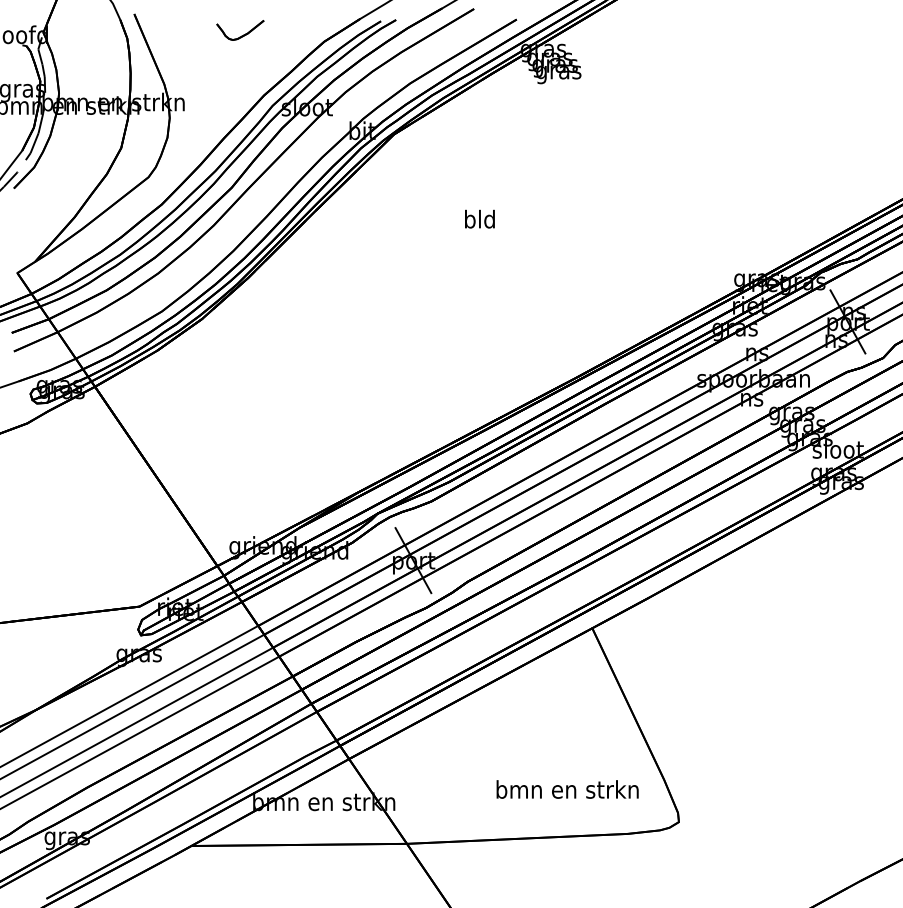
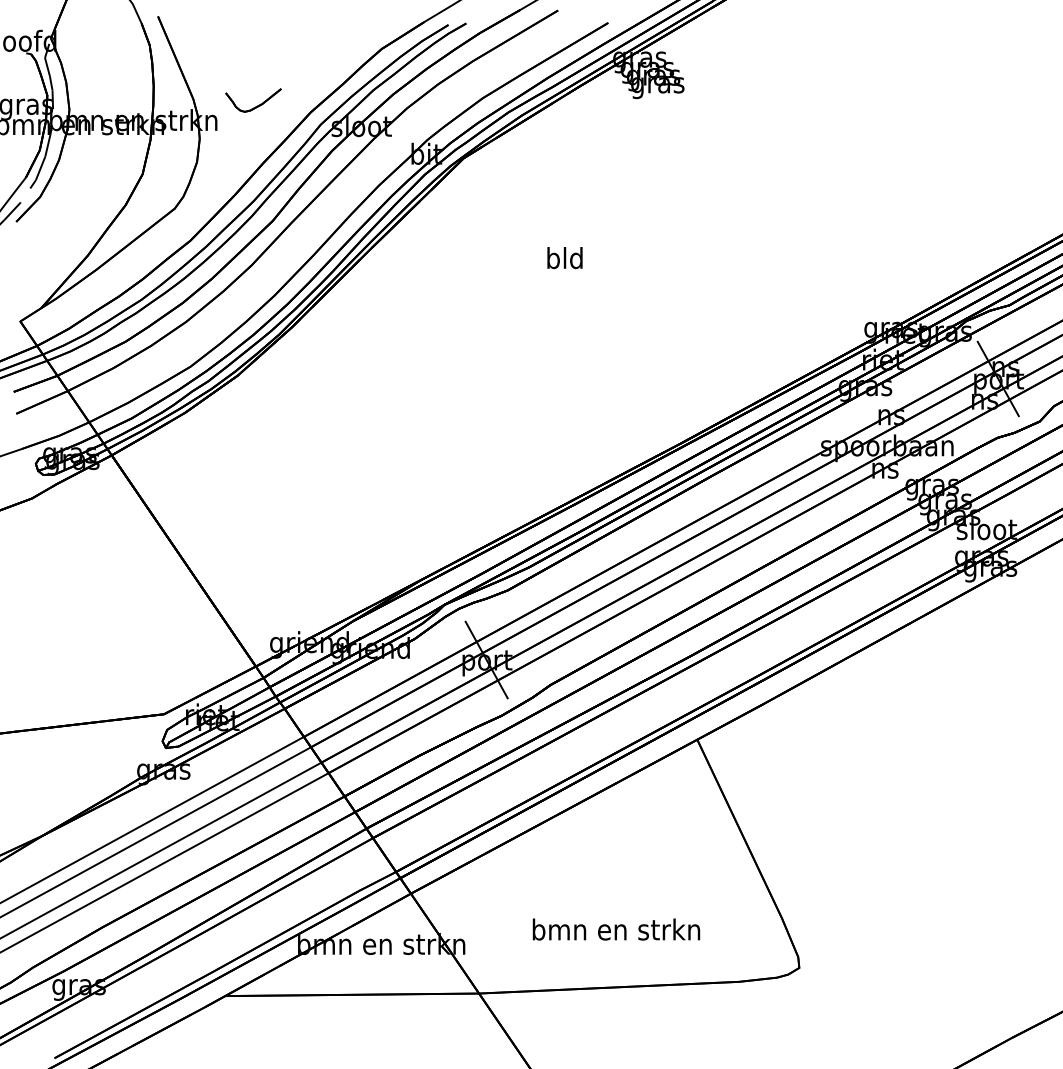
part: (240, 30) -> (253, 100), moved
text: (567, 789) -> (616, 929), moved

